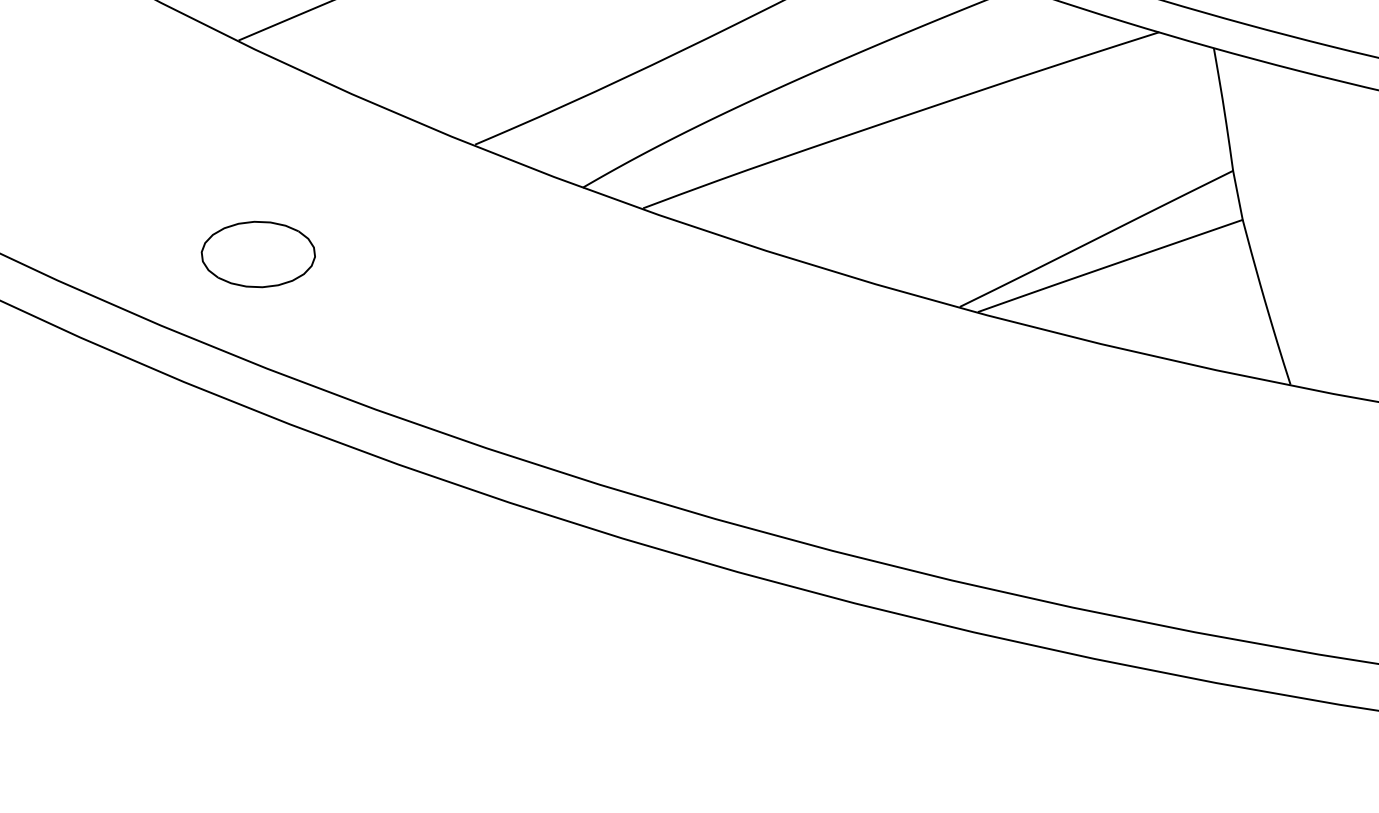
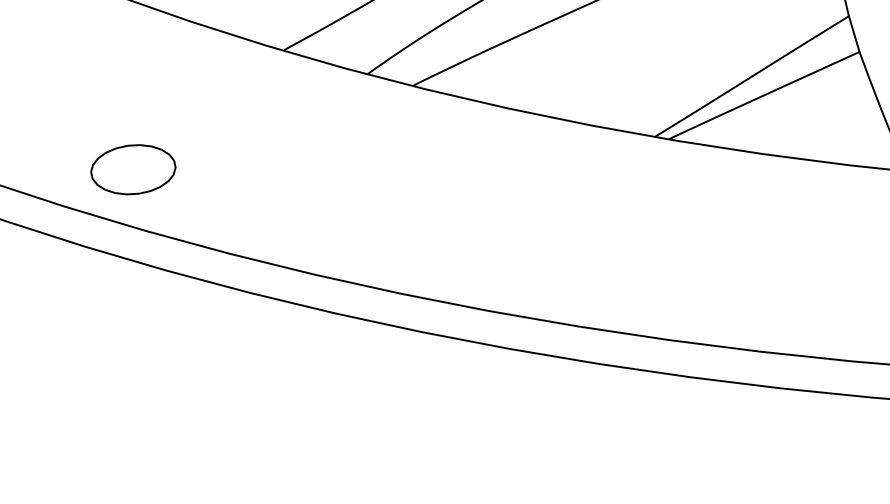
part: (257, 254) -> (132, 169), moved

